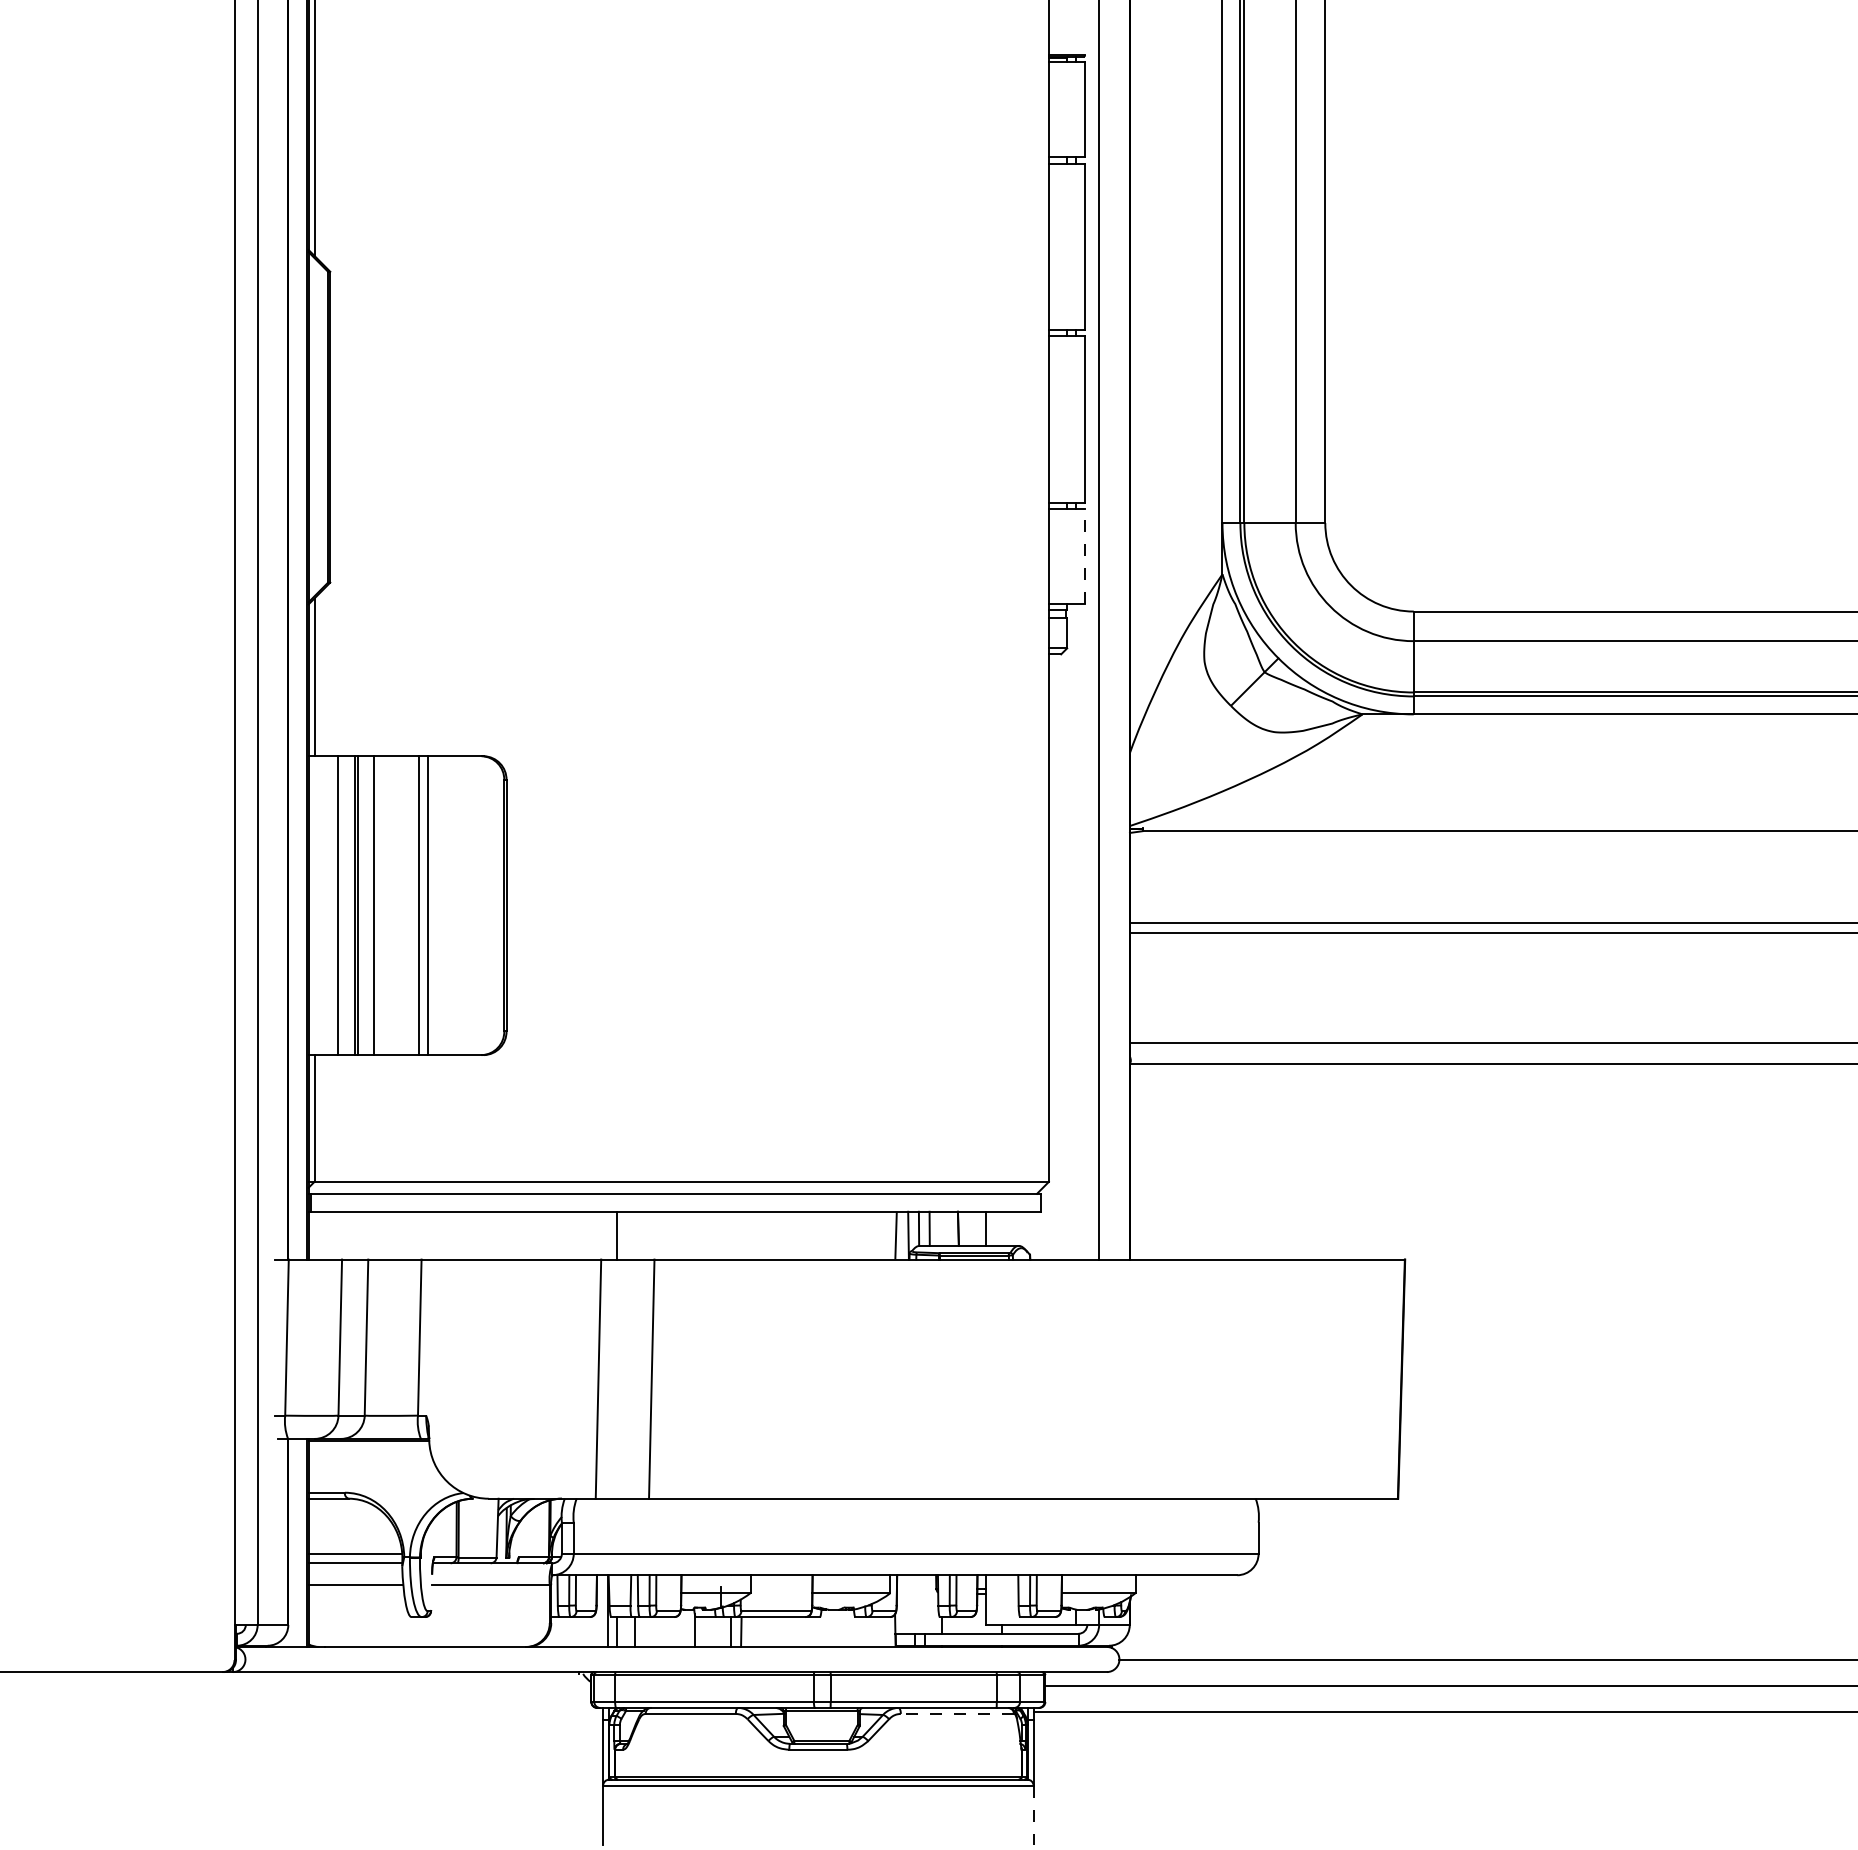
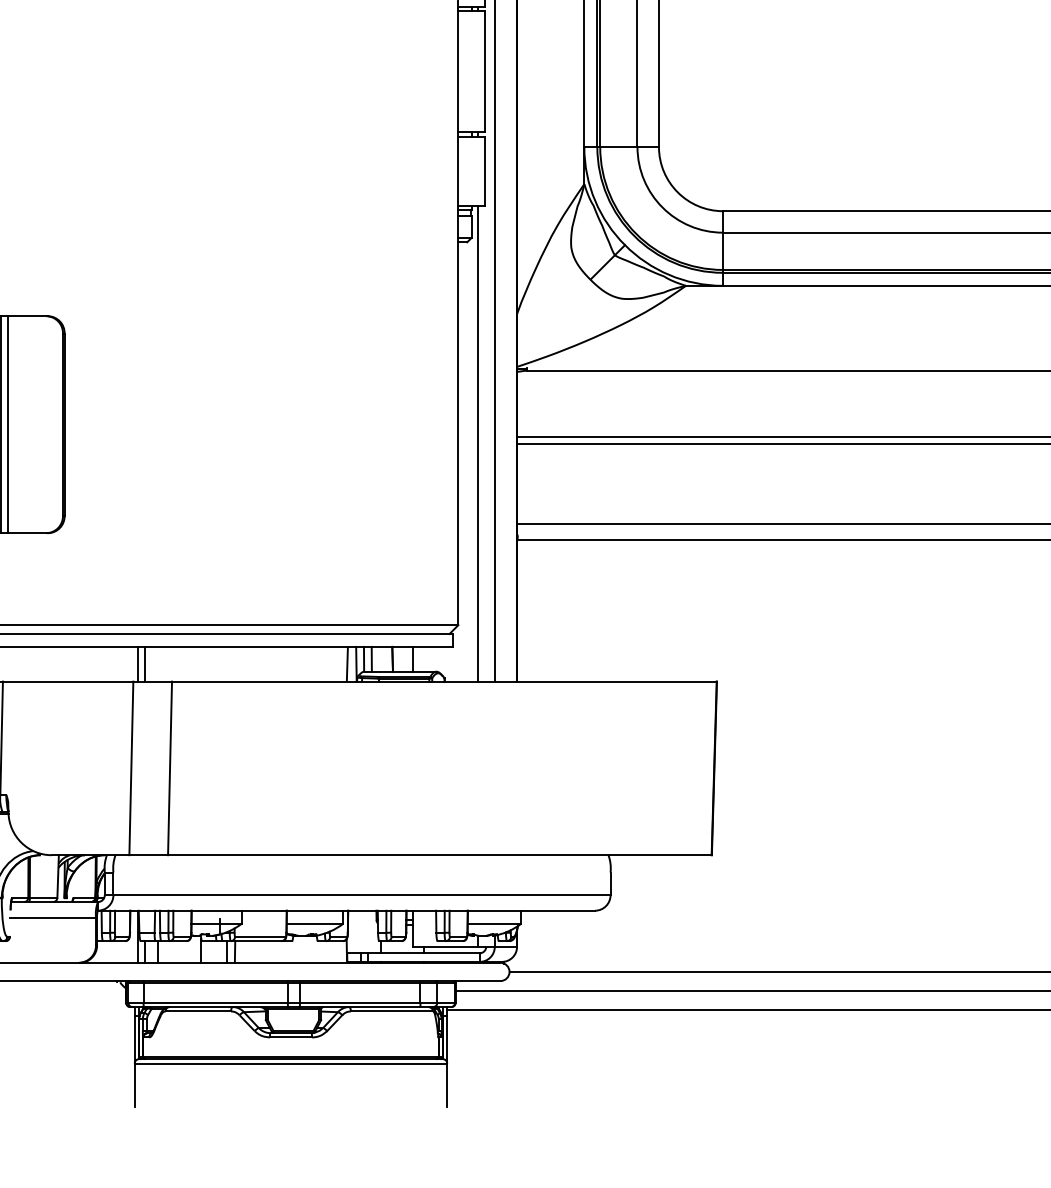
line: (1085, 556) -> (484, 171), dashed -> solid
line: (1076, 931) -> (478, 443), added
line: (607, 1235) -> (137, 664), added
line: (957, 1713) -> (391, 1011), dashed -> solid
line: (1033, 1815) -> (447, 1085), dashed -> solid

